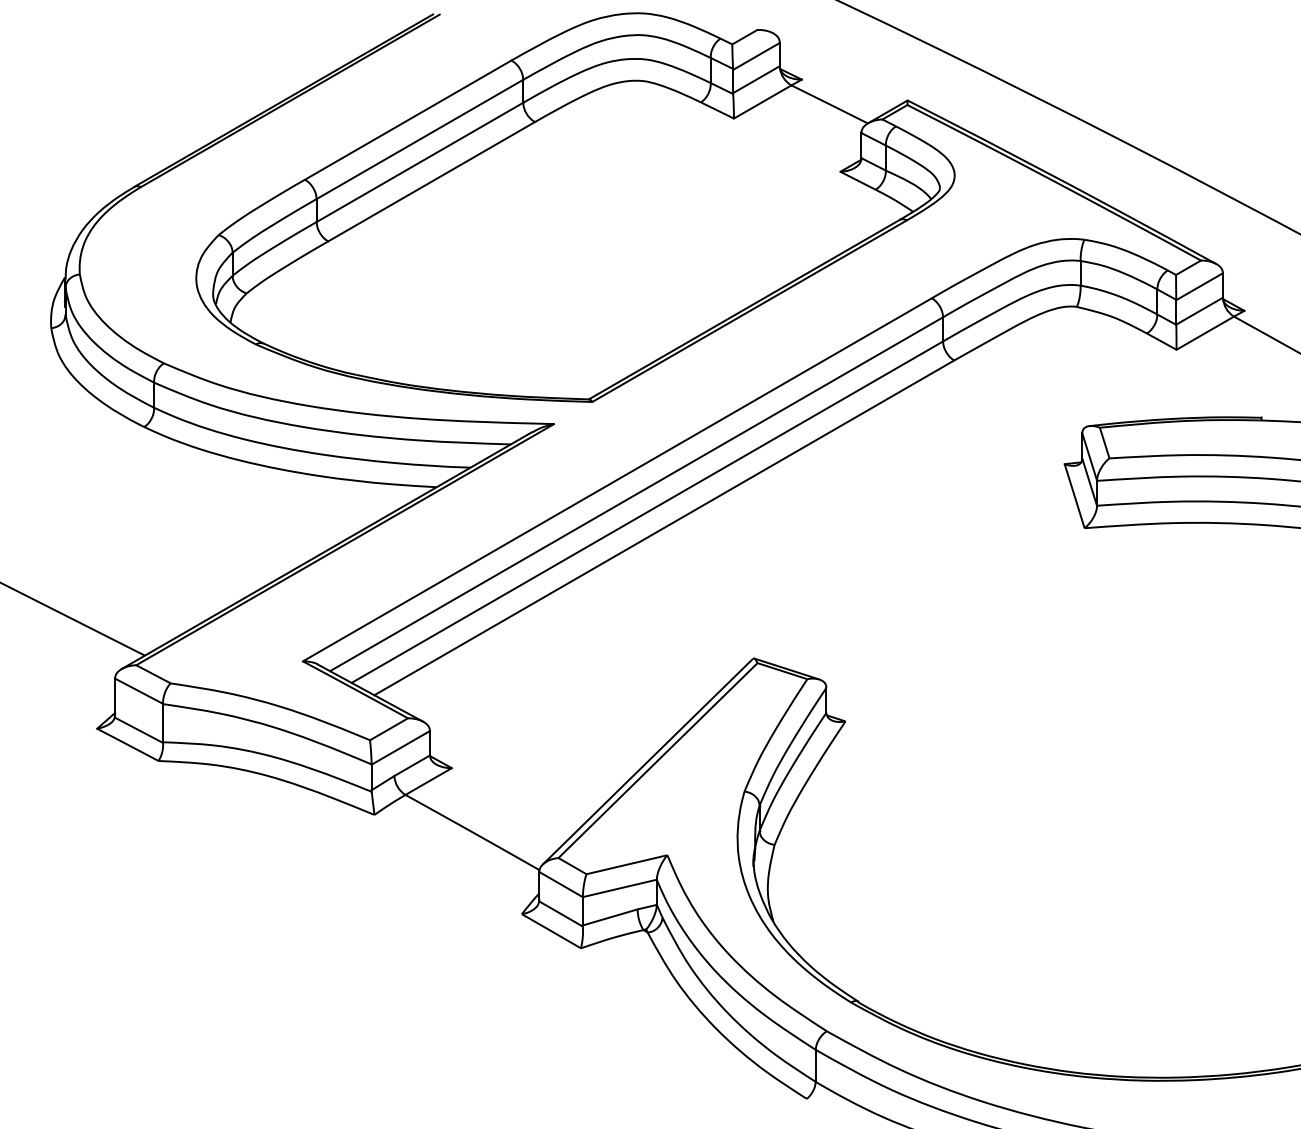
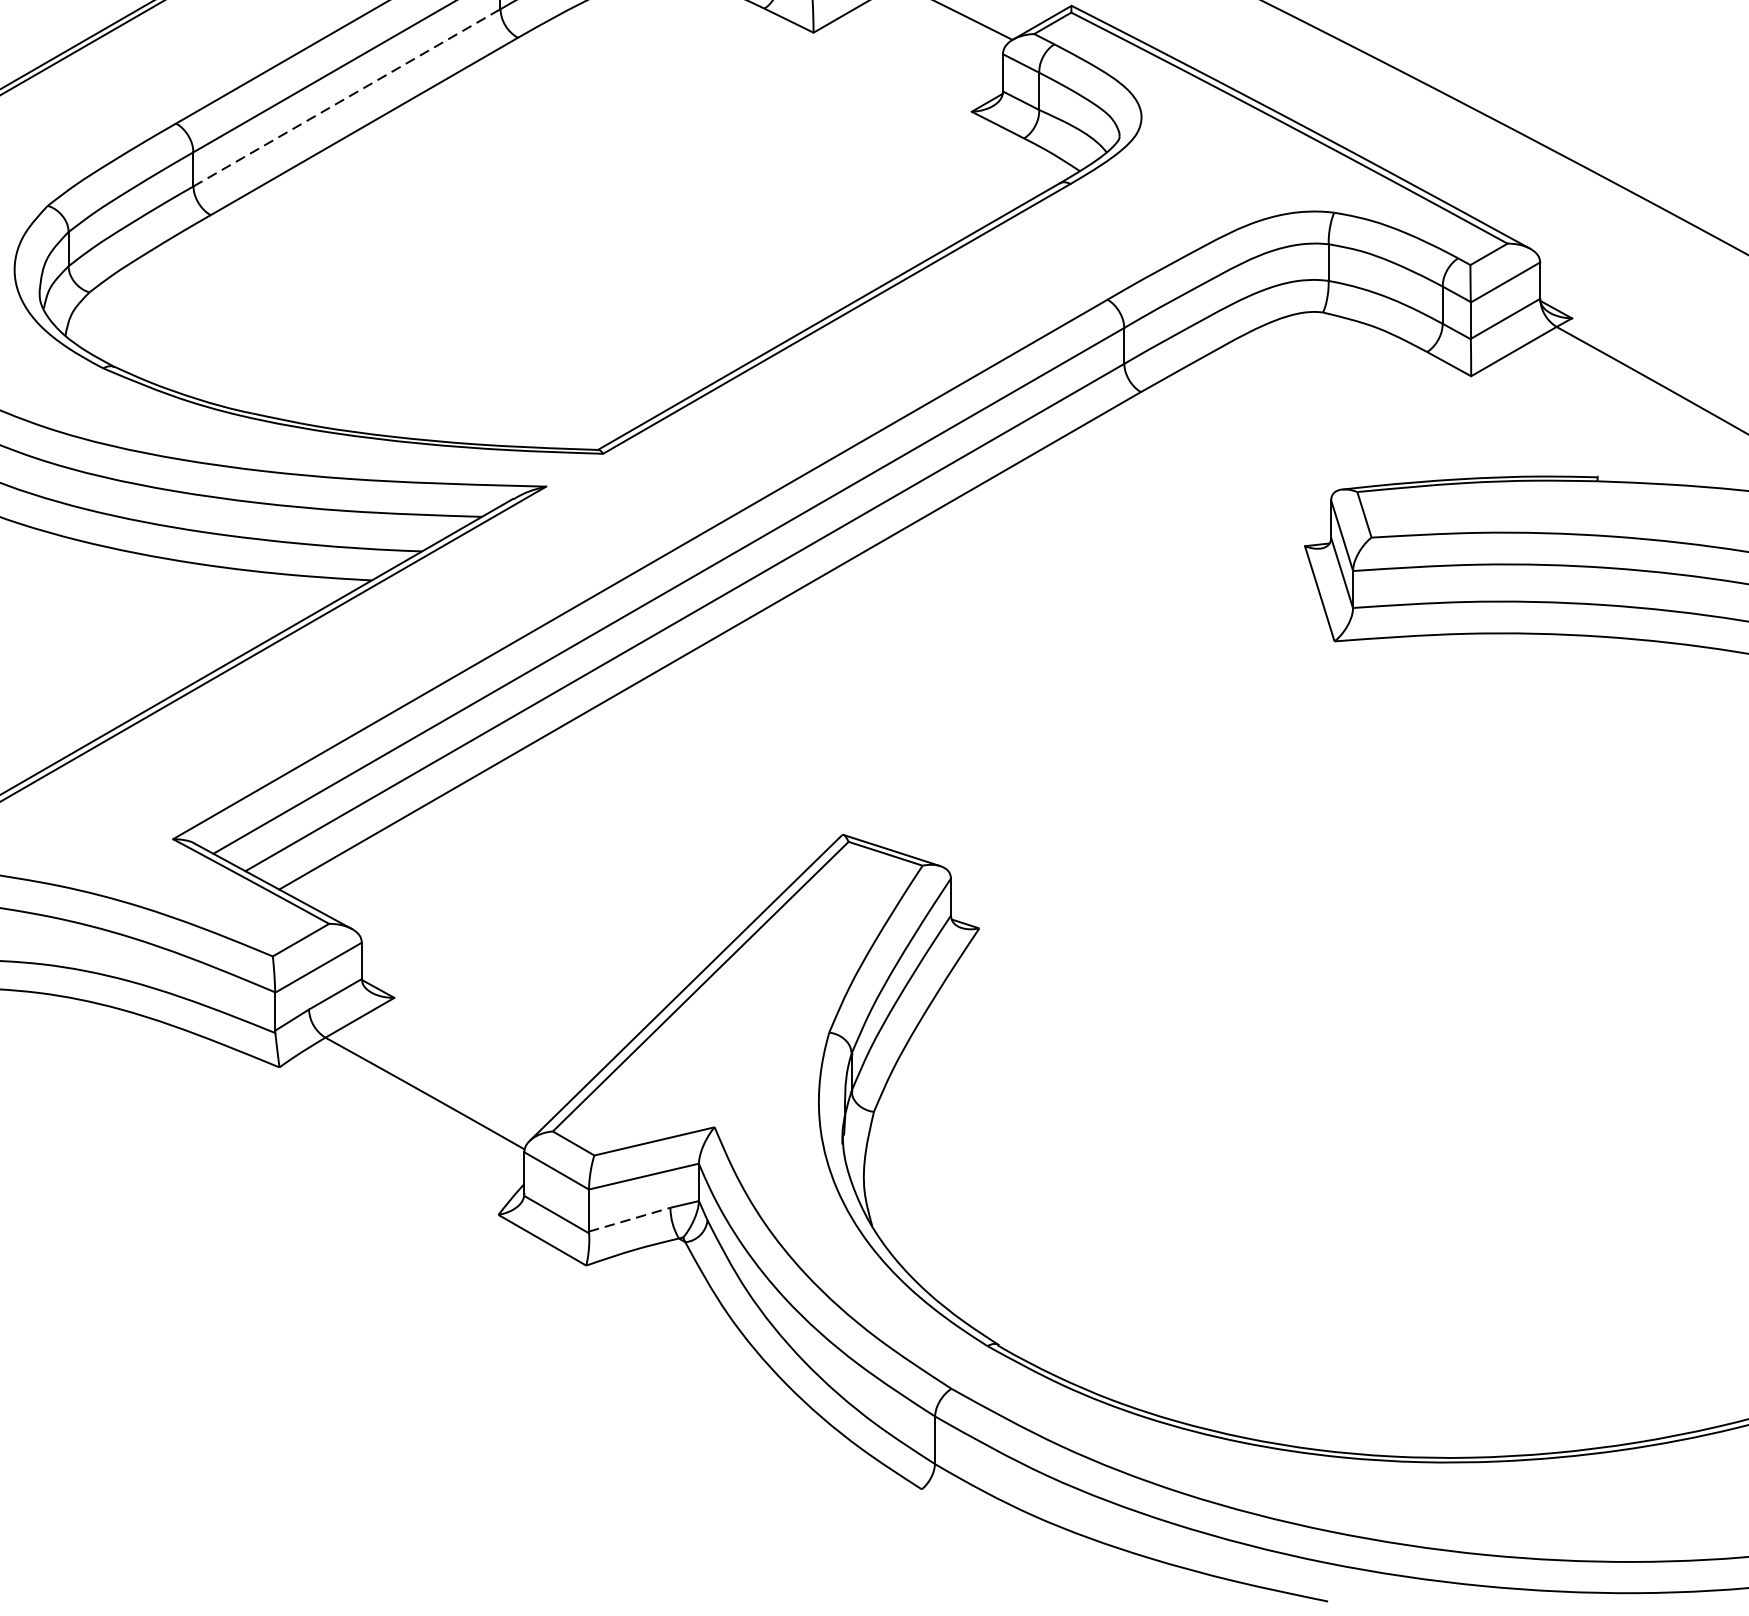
line: (420, 162) -> (347, 97), solid -> dashed
line: (610, 917) -> (630, 1219), solid -> dashed

